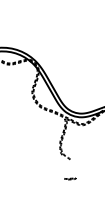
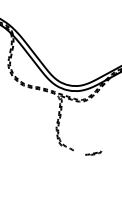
curve: (70, 178) -> (93, 153), moved

